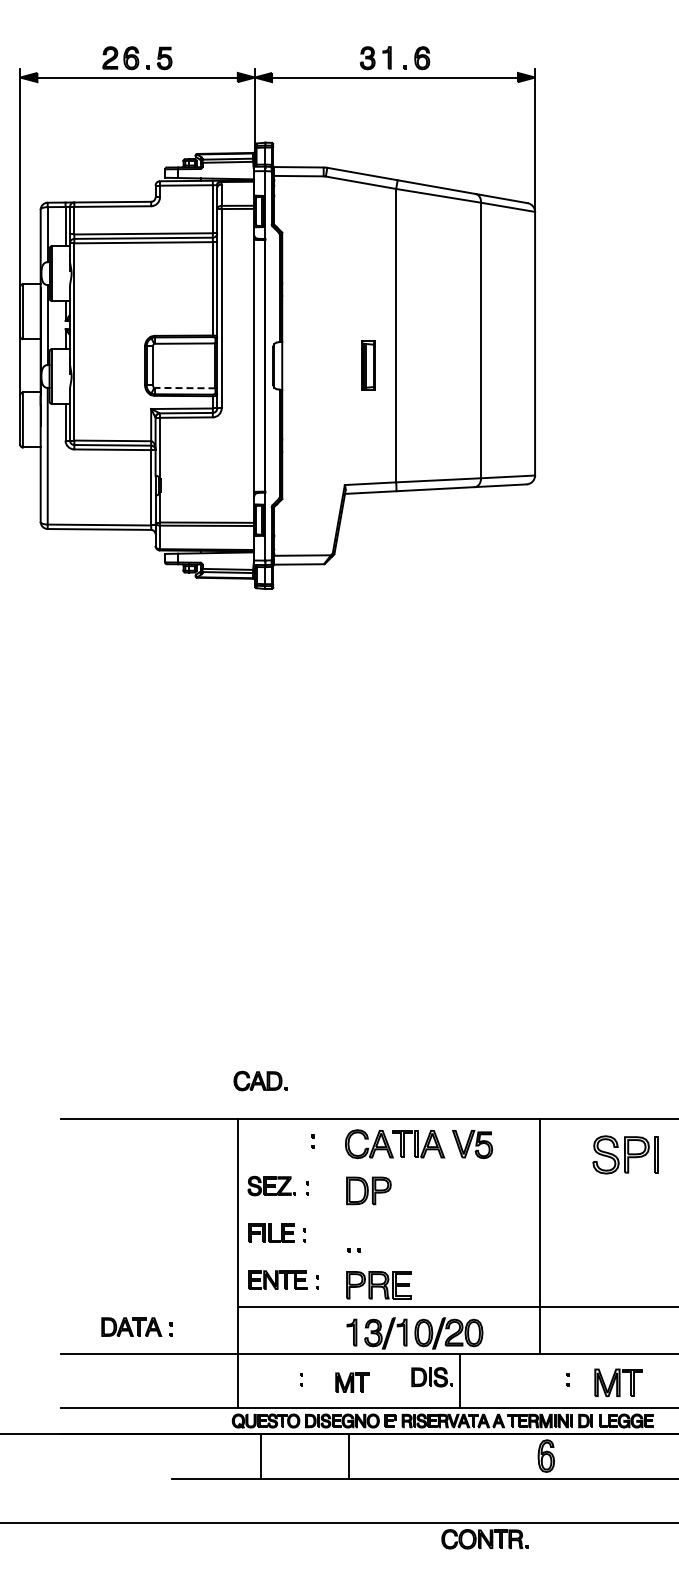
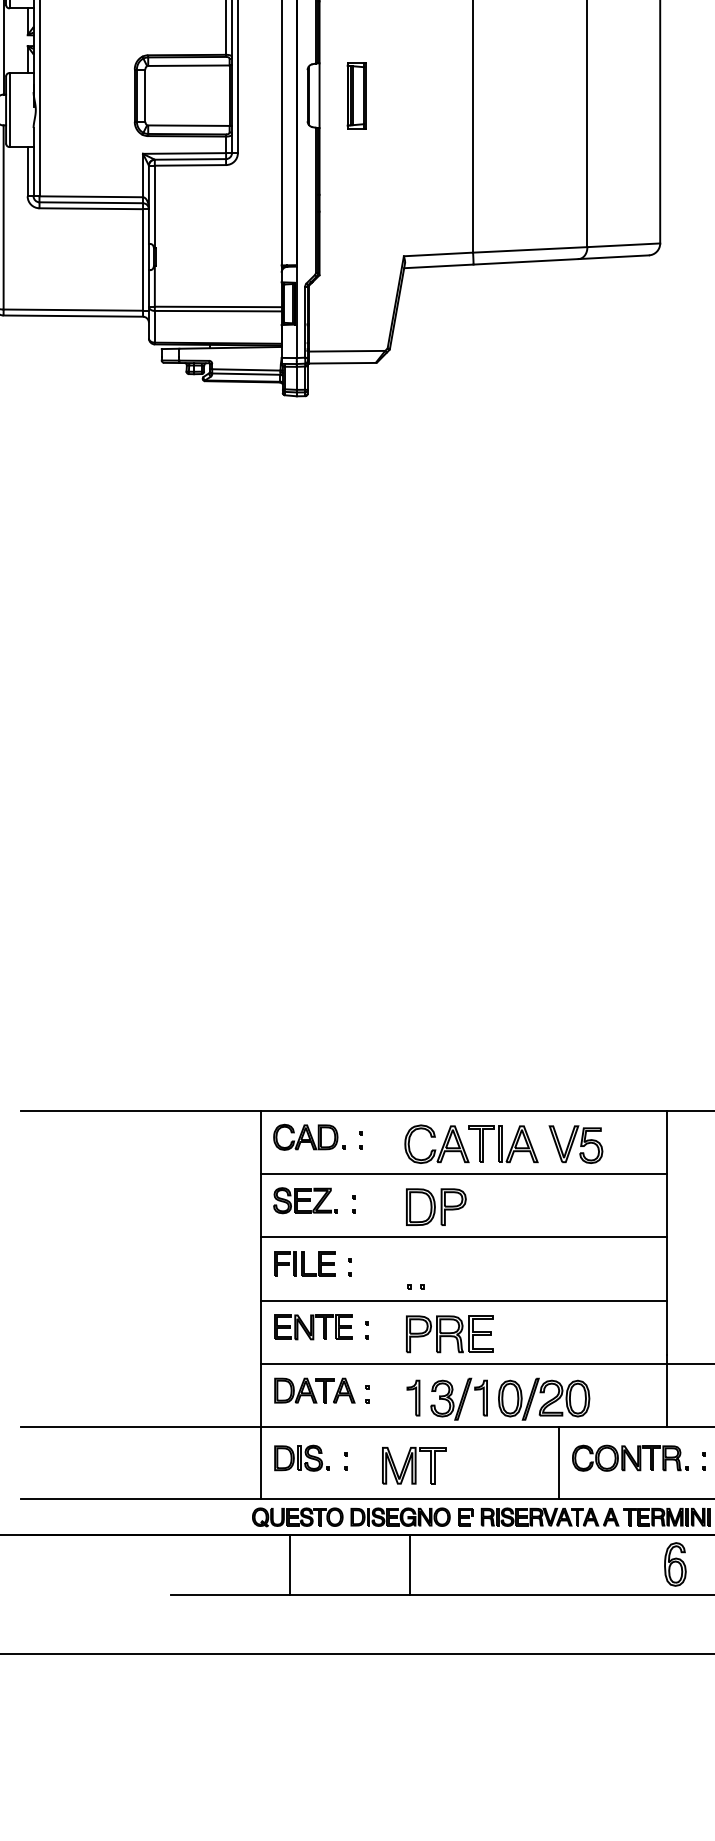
part: (368, 365) -> (356, 95), moved
line: (184, 388) -> (187, 126), dashed -> solid
part: (260, 1080) -> (309, 1136), moved
line: (389, 1166) -> (464, 1174), added
line: (389, 1213) -> (464, 1237), added
line: (389, 1260) -> (464, 1300), added
part: (136, 1326) -> (321, 1389), moved
part: (431, 1377) -> (301, 1458), moved
part: (352, 1382) -> (414, 1465), size x1.43
part: (484, 1539) -> (629, 1458), moved

